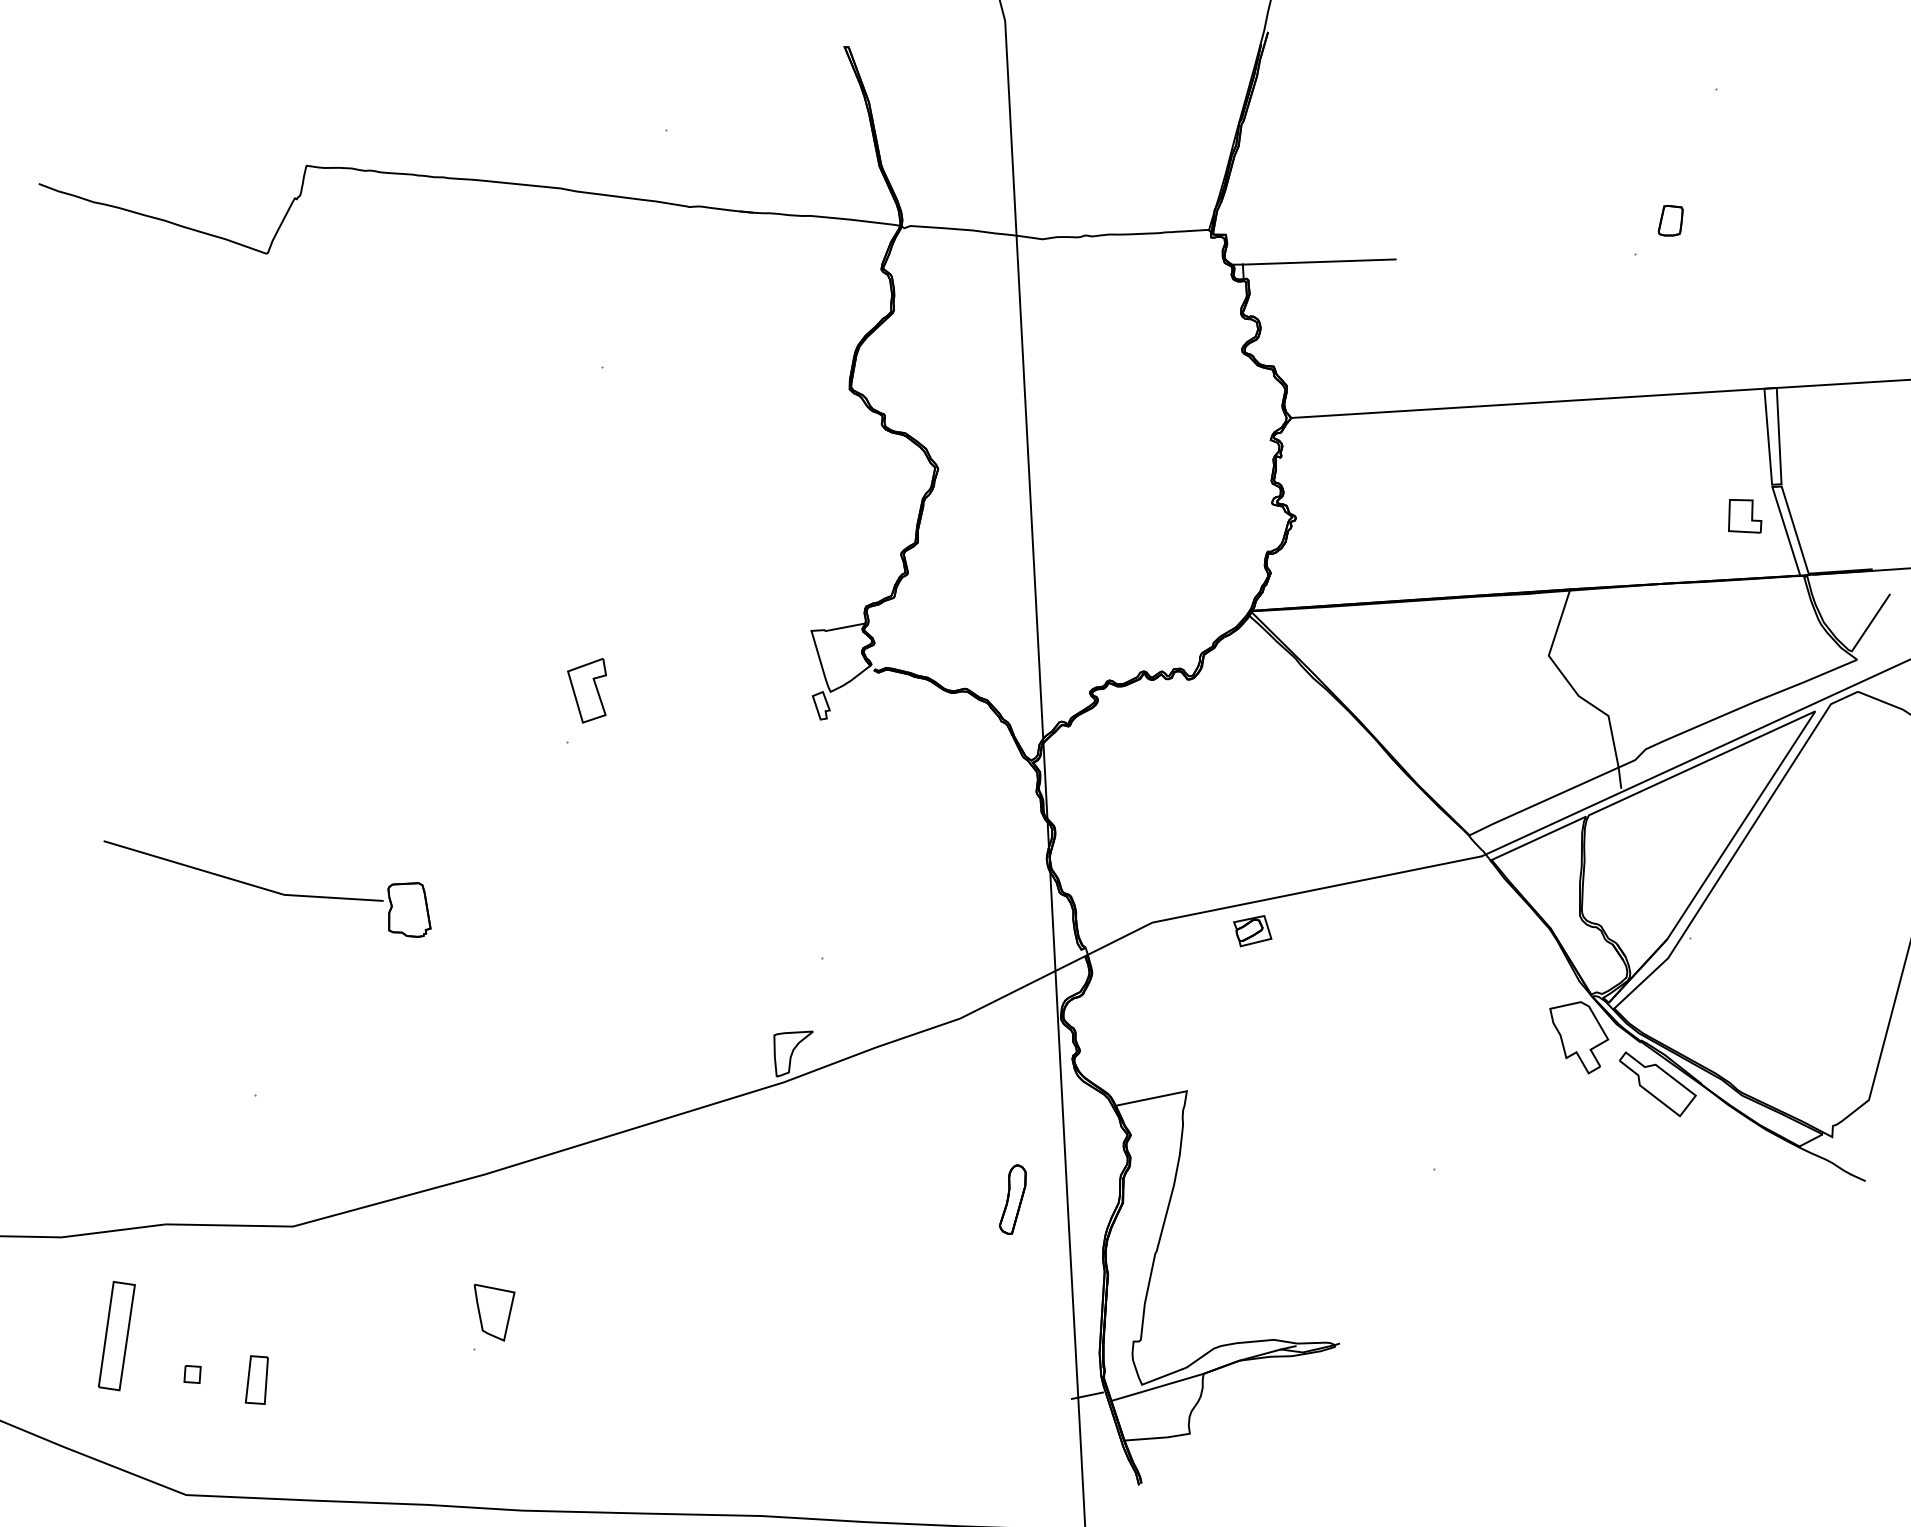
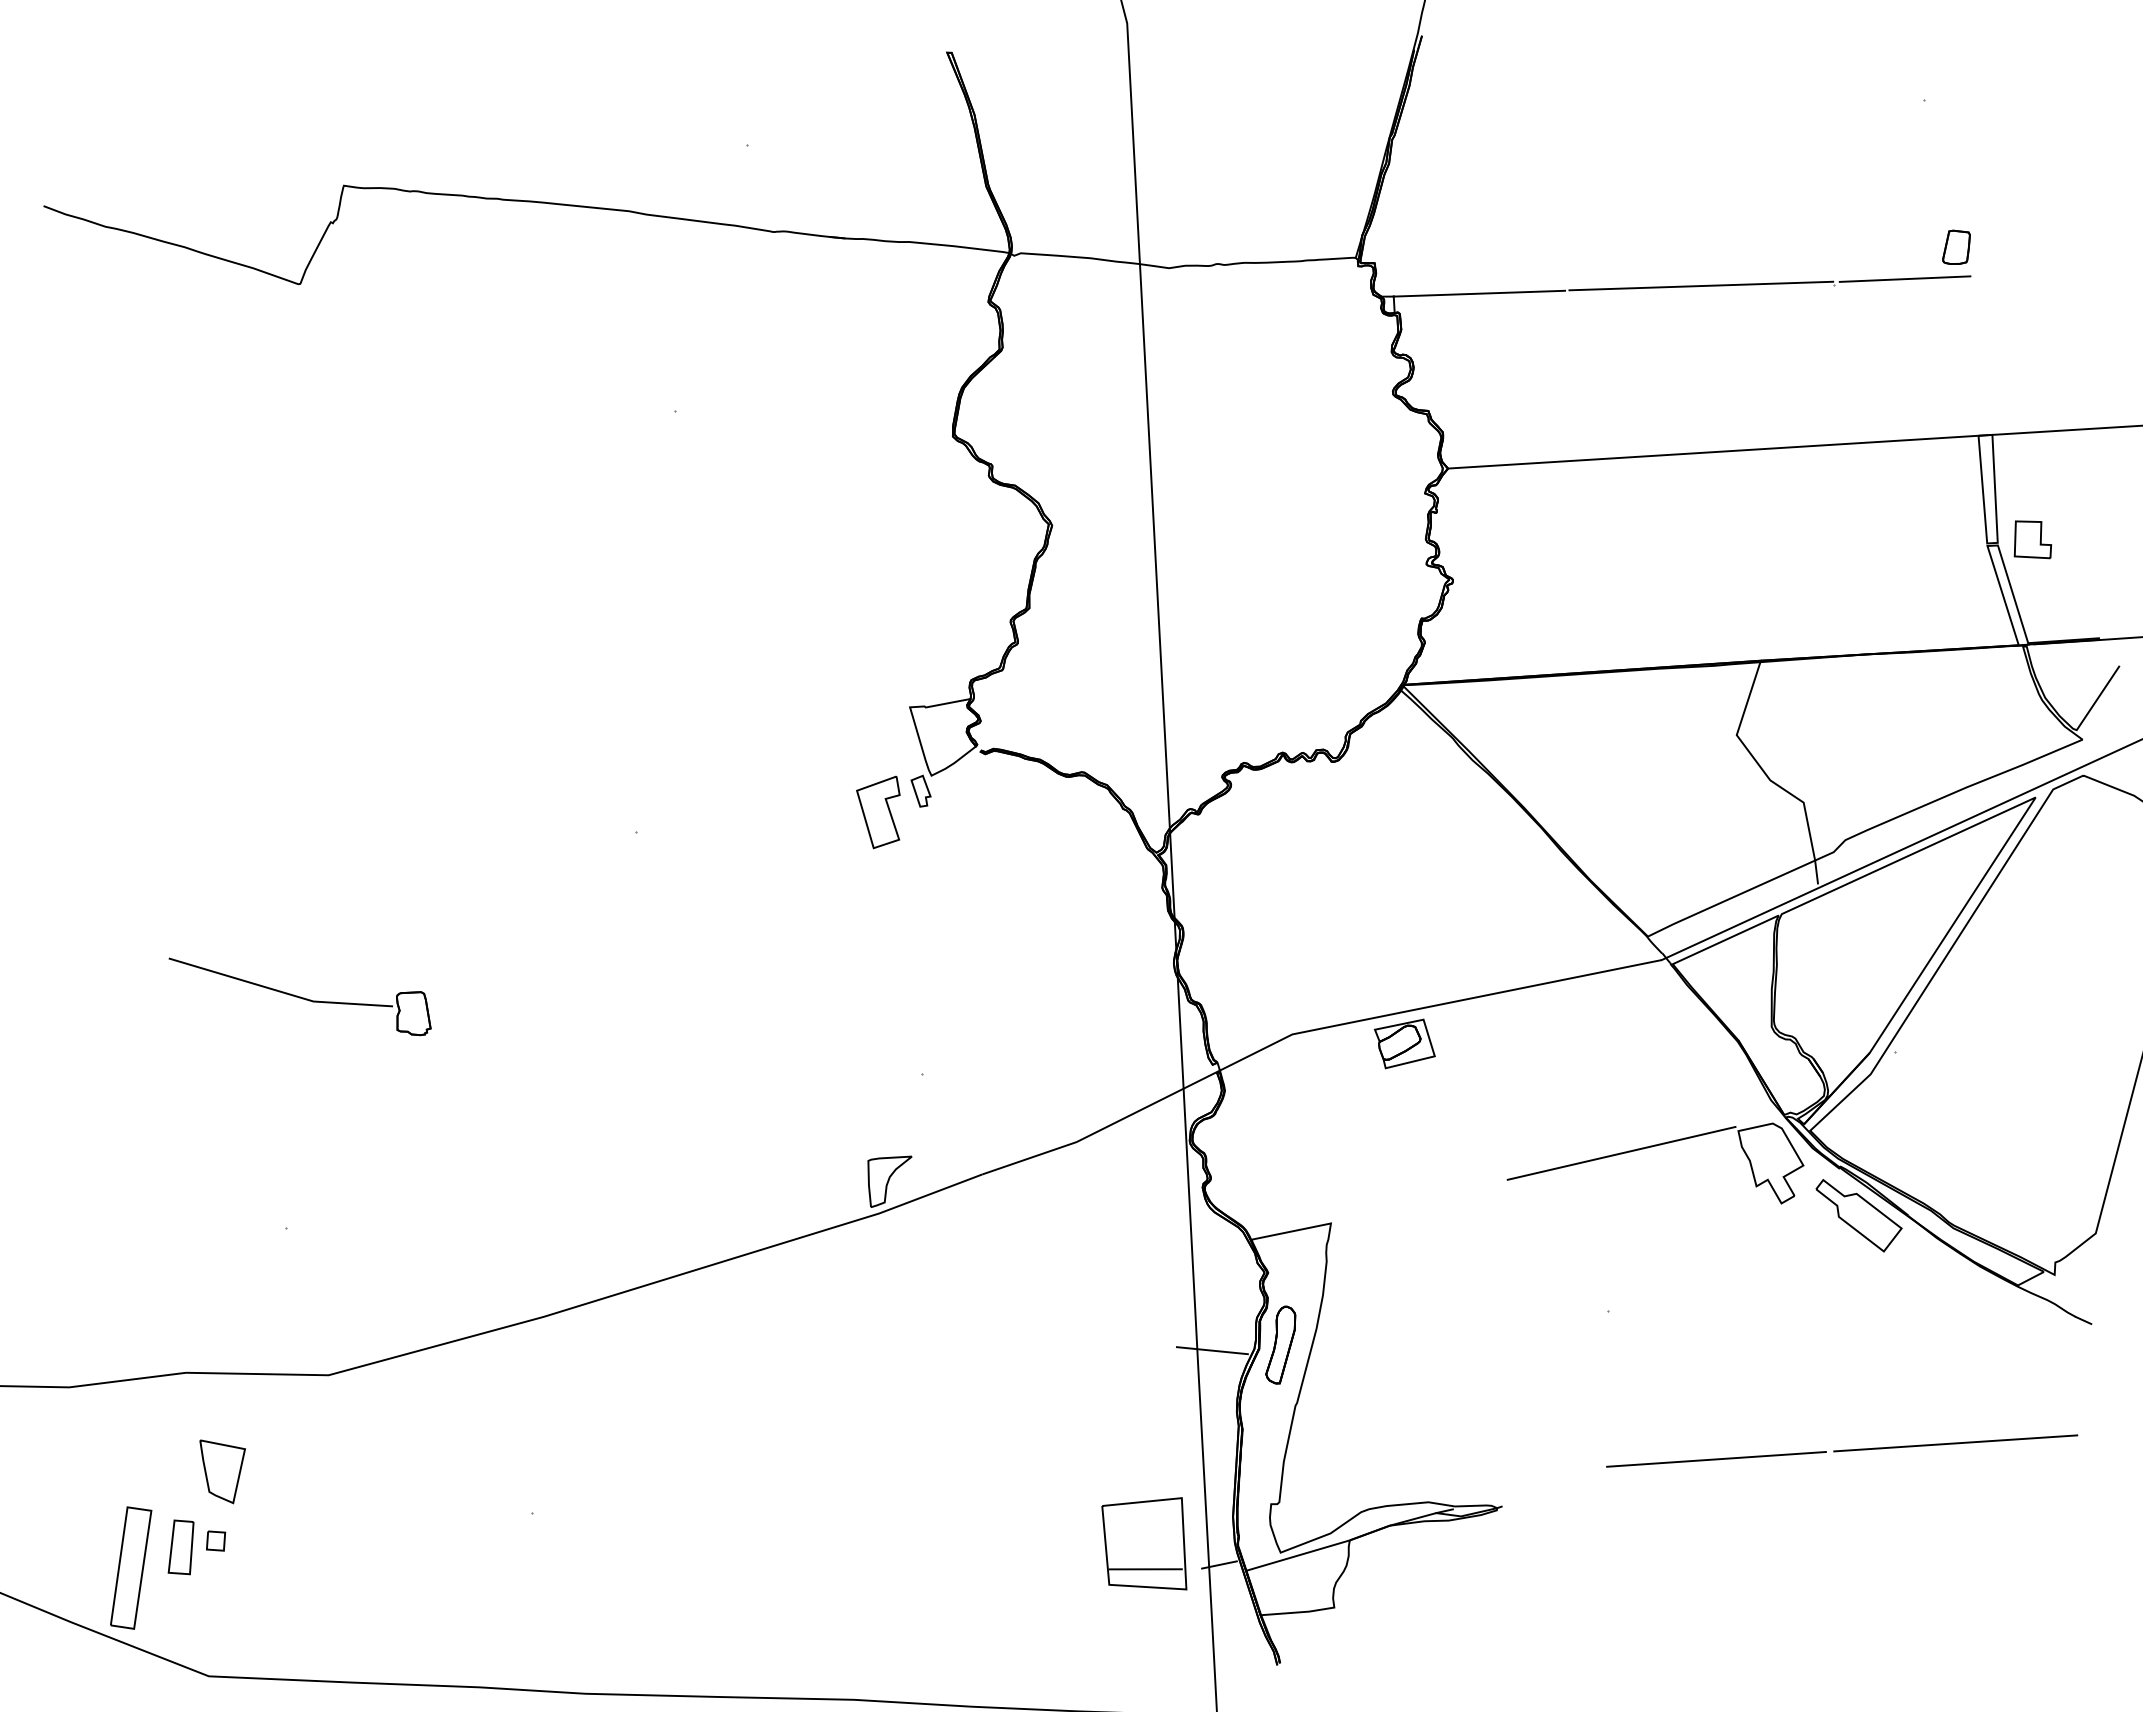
part: (1670, 219) -> (1956, 246), moved
line: (1698, 248) -> (1904, 278), added
line: (1517, 254) -> (1701, 285), added
part: (1744, 516) -> (2032, 539), moved
part: (587, 690) -> (878, 812), moved
part: (267, 888) -> (299, 996), size x0.71
part: (1252, 930) -> (1404, 1043), size x1.43
line: (1445, 1027) -> (1621, 1152), added
part: (1012, 1199) -> (1280, 1344), moved
line: (1080, 1204) -> (1211, 1350), added
line: (1743, 1287) -> (1955, 1443), added
line: (1530, 1300) -> (1716, 1458), added
part: (494, 1312) -> (222, 1471), moved
part: (117, 1335) -> (131, 1567), moved
part: (1020, 1376) -> (1144, 1543), added
part: (256, 1380) -> (180, 1547), moved

